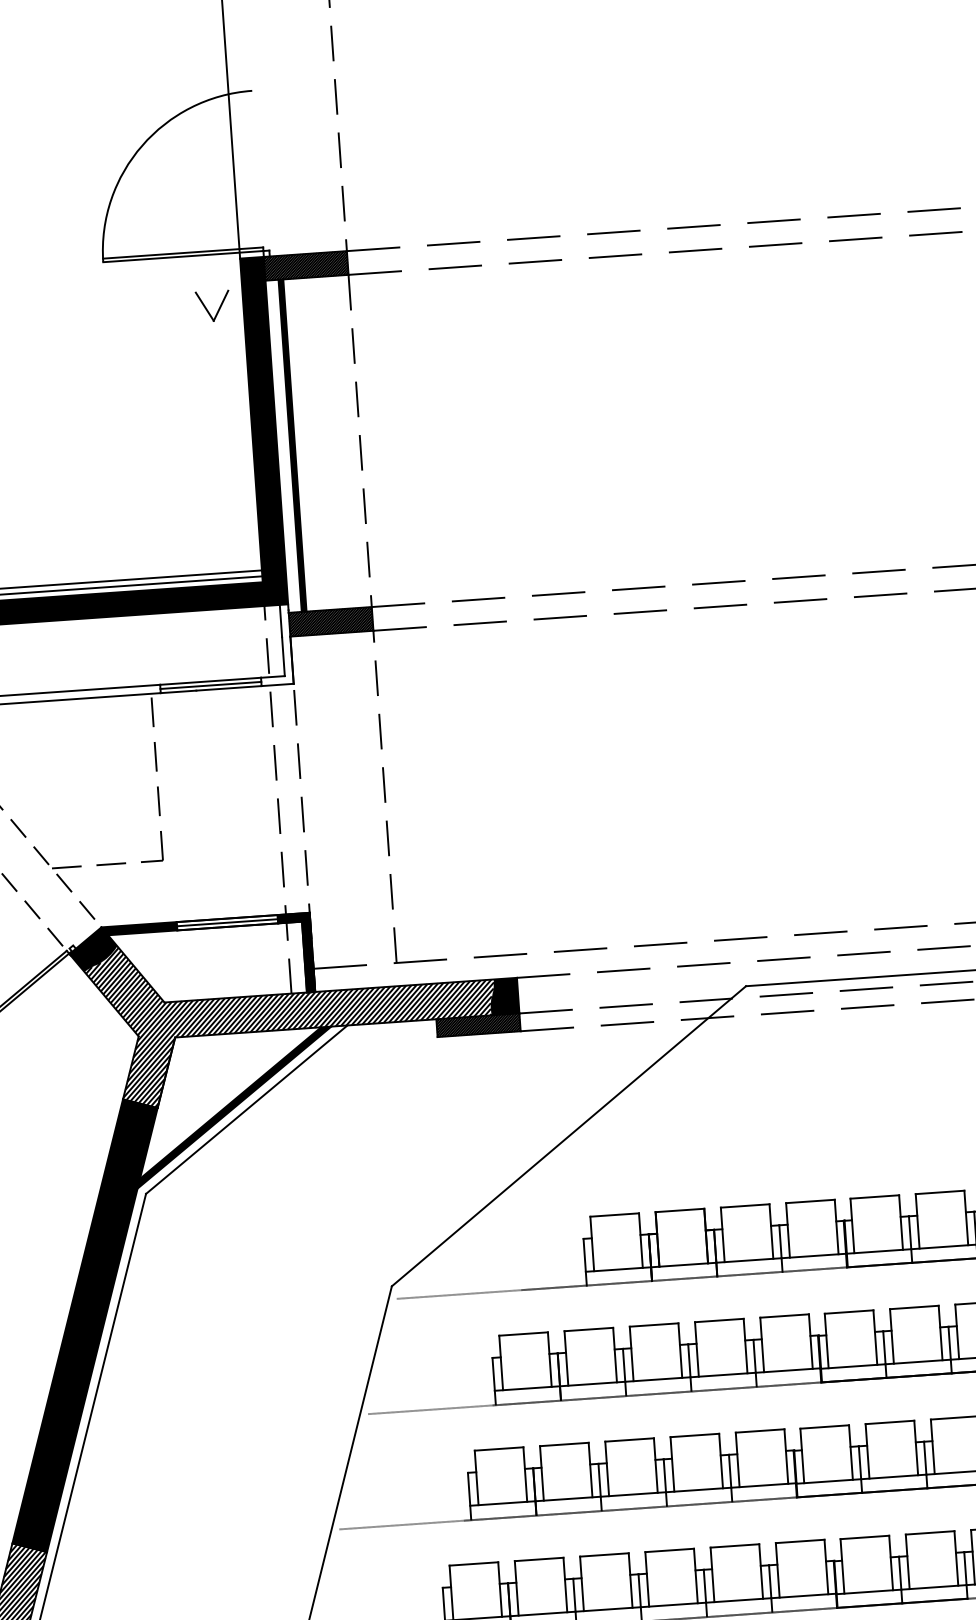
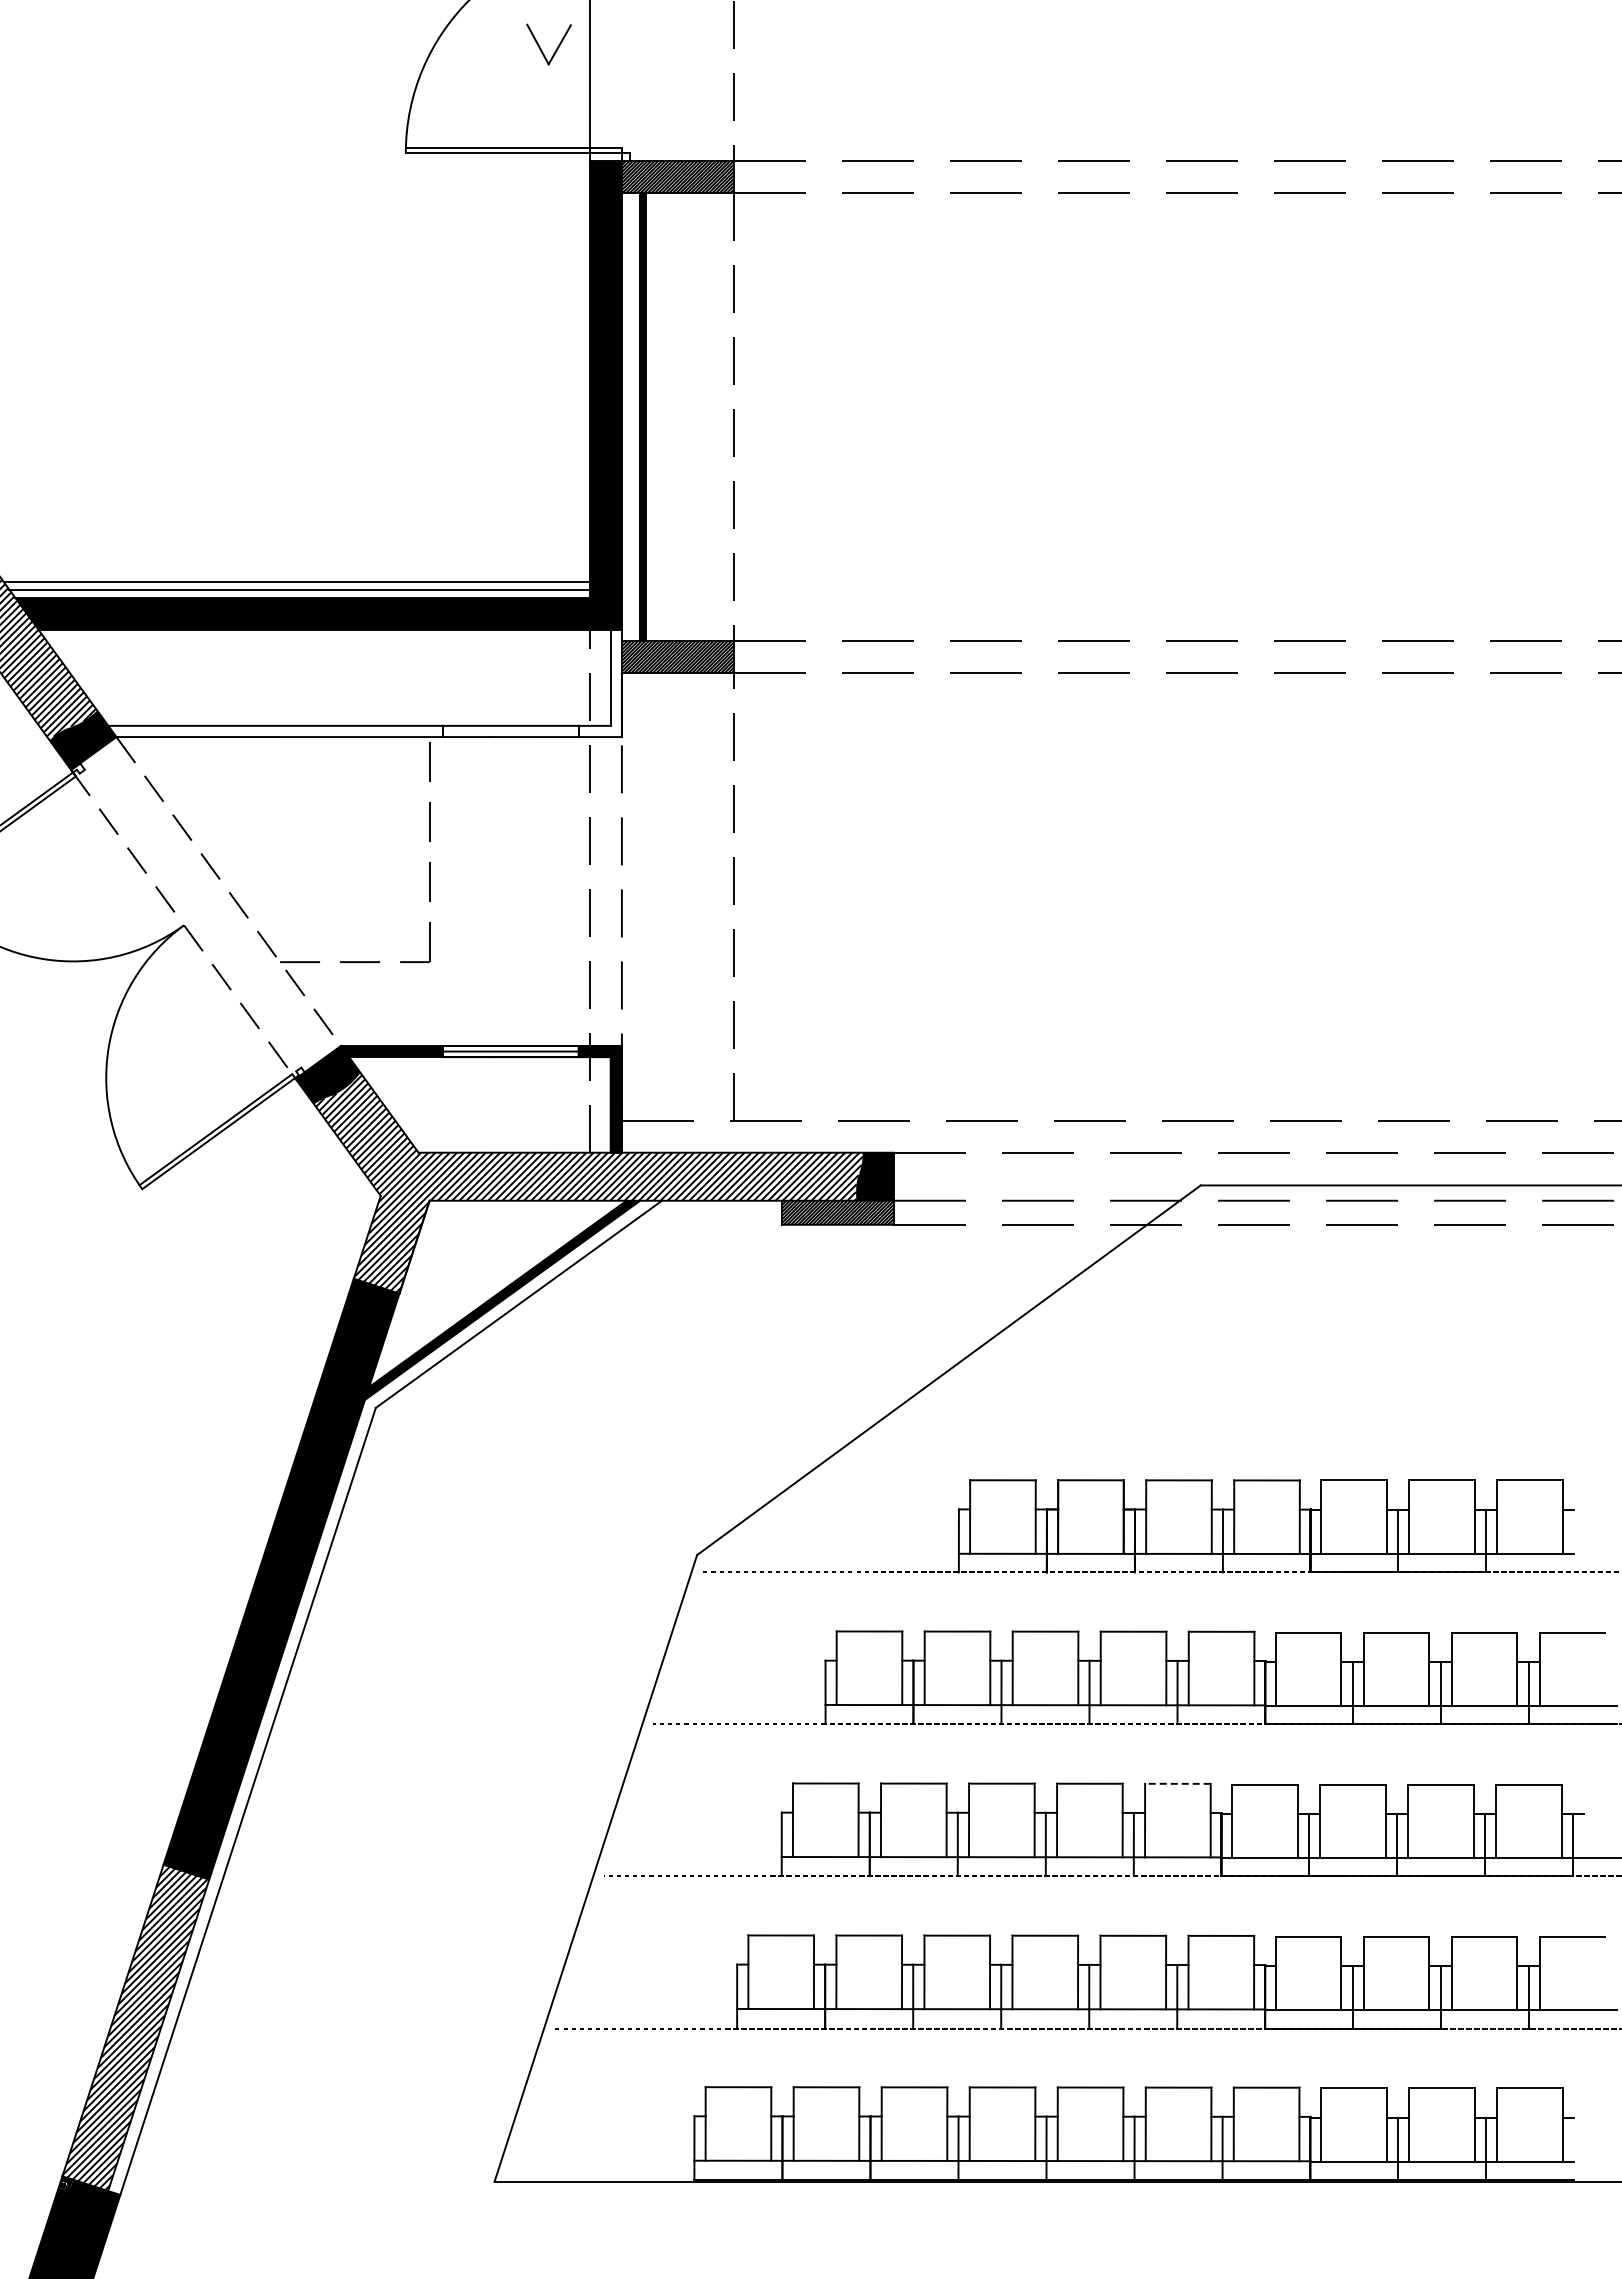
part: (207, 309) -> (541, 48), moved
line: (210, 685) -> (510, 731), removed
line: (759, 1430) -> (1177, 1783), solid -> dashed

